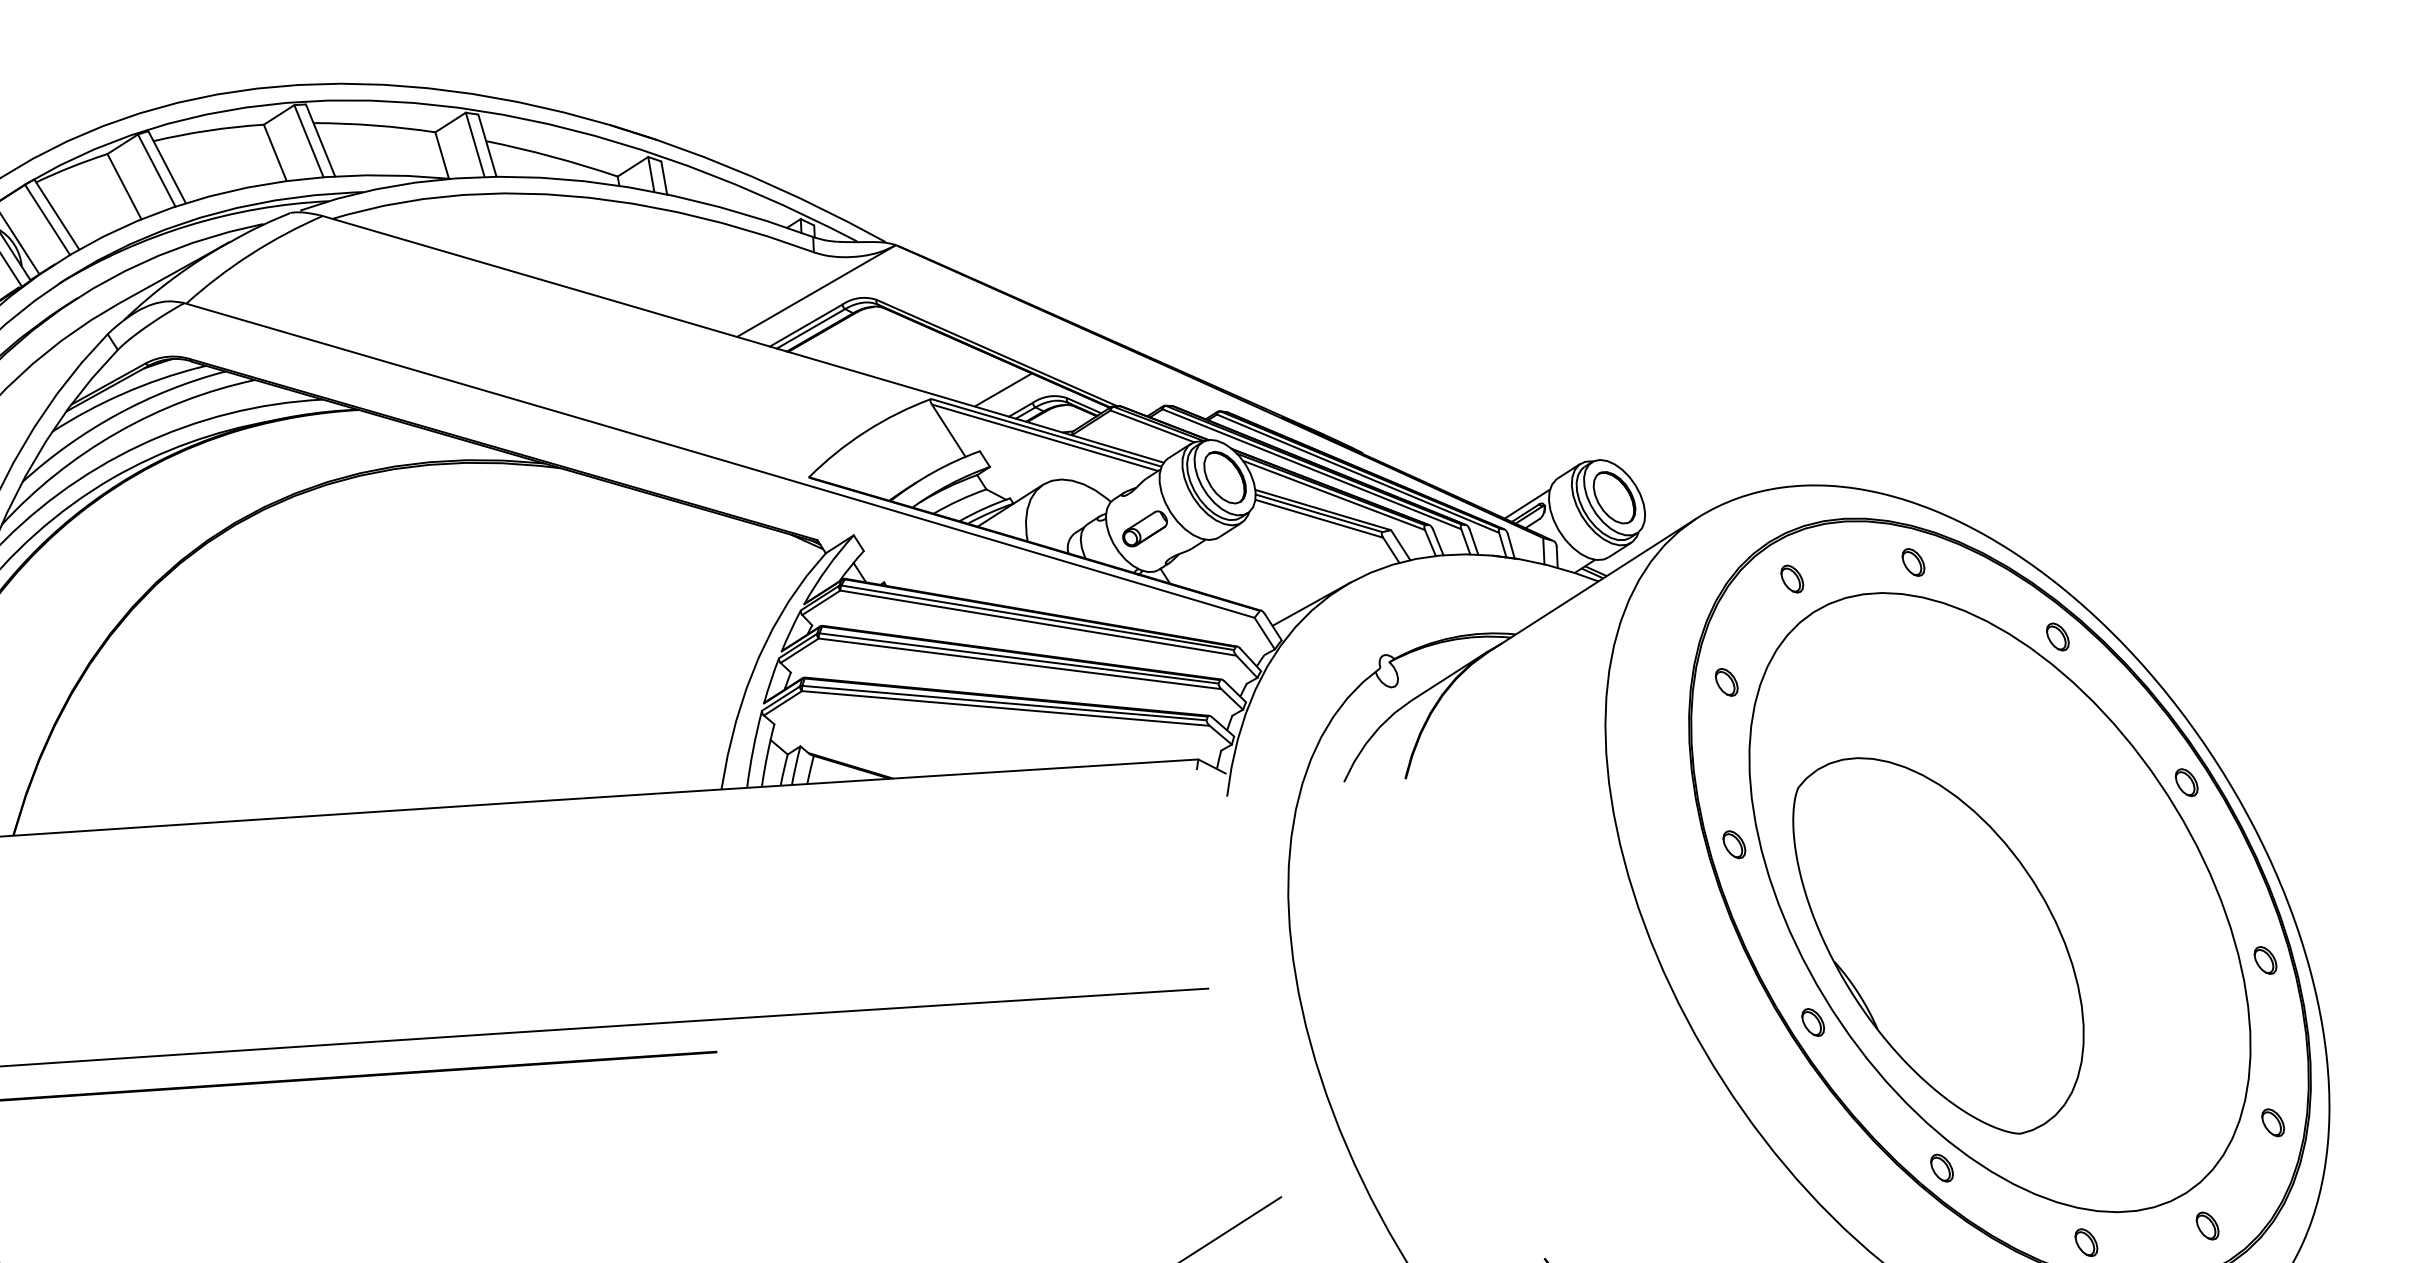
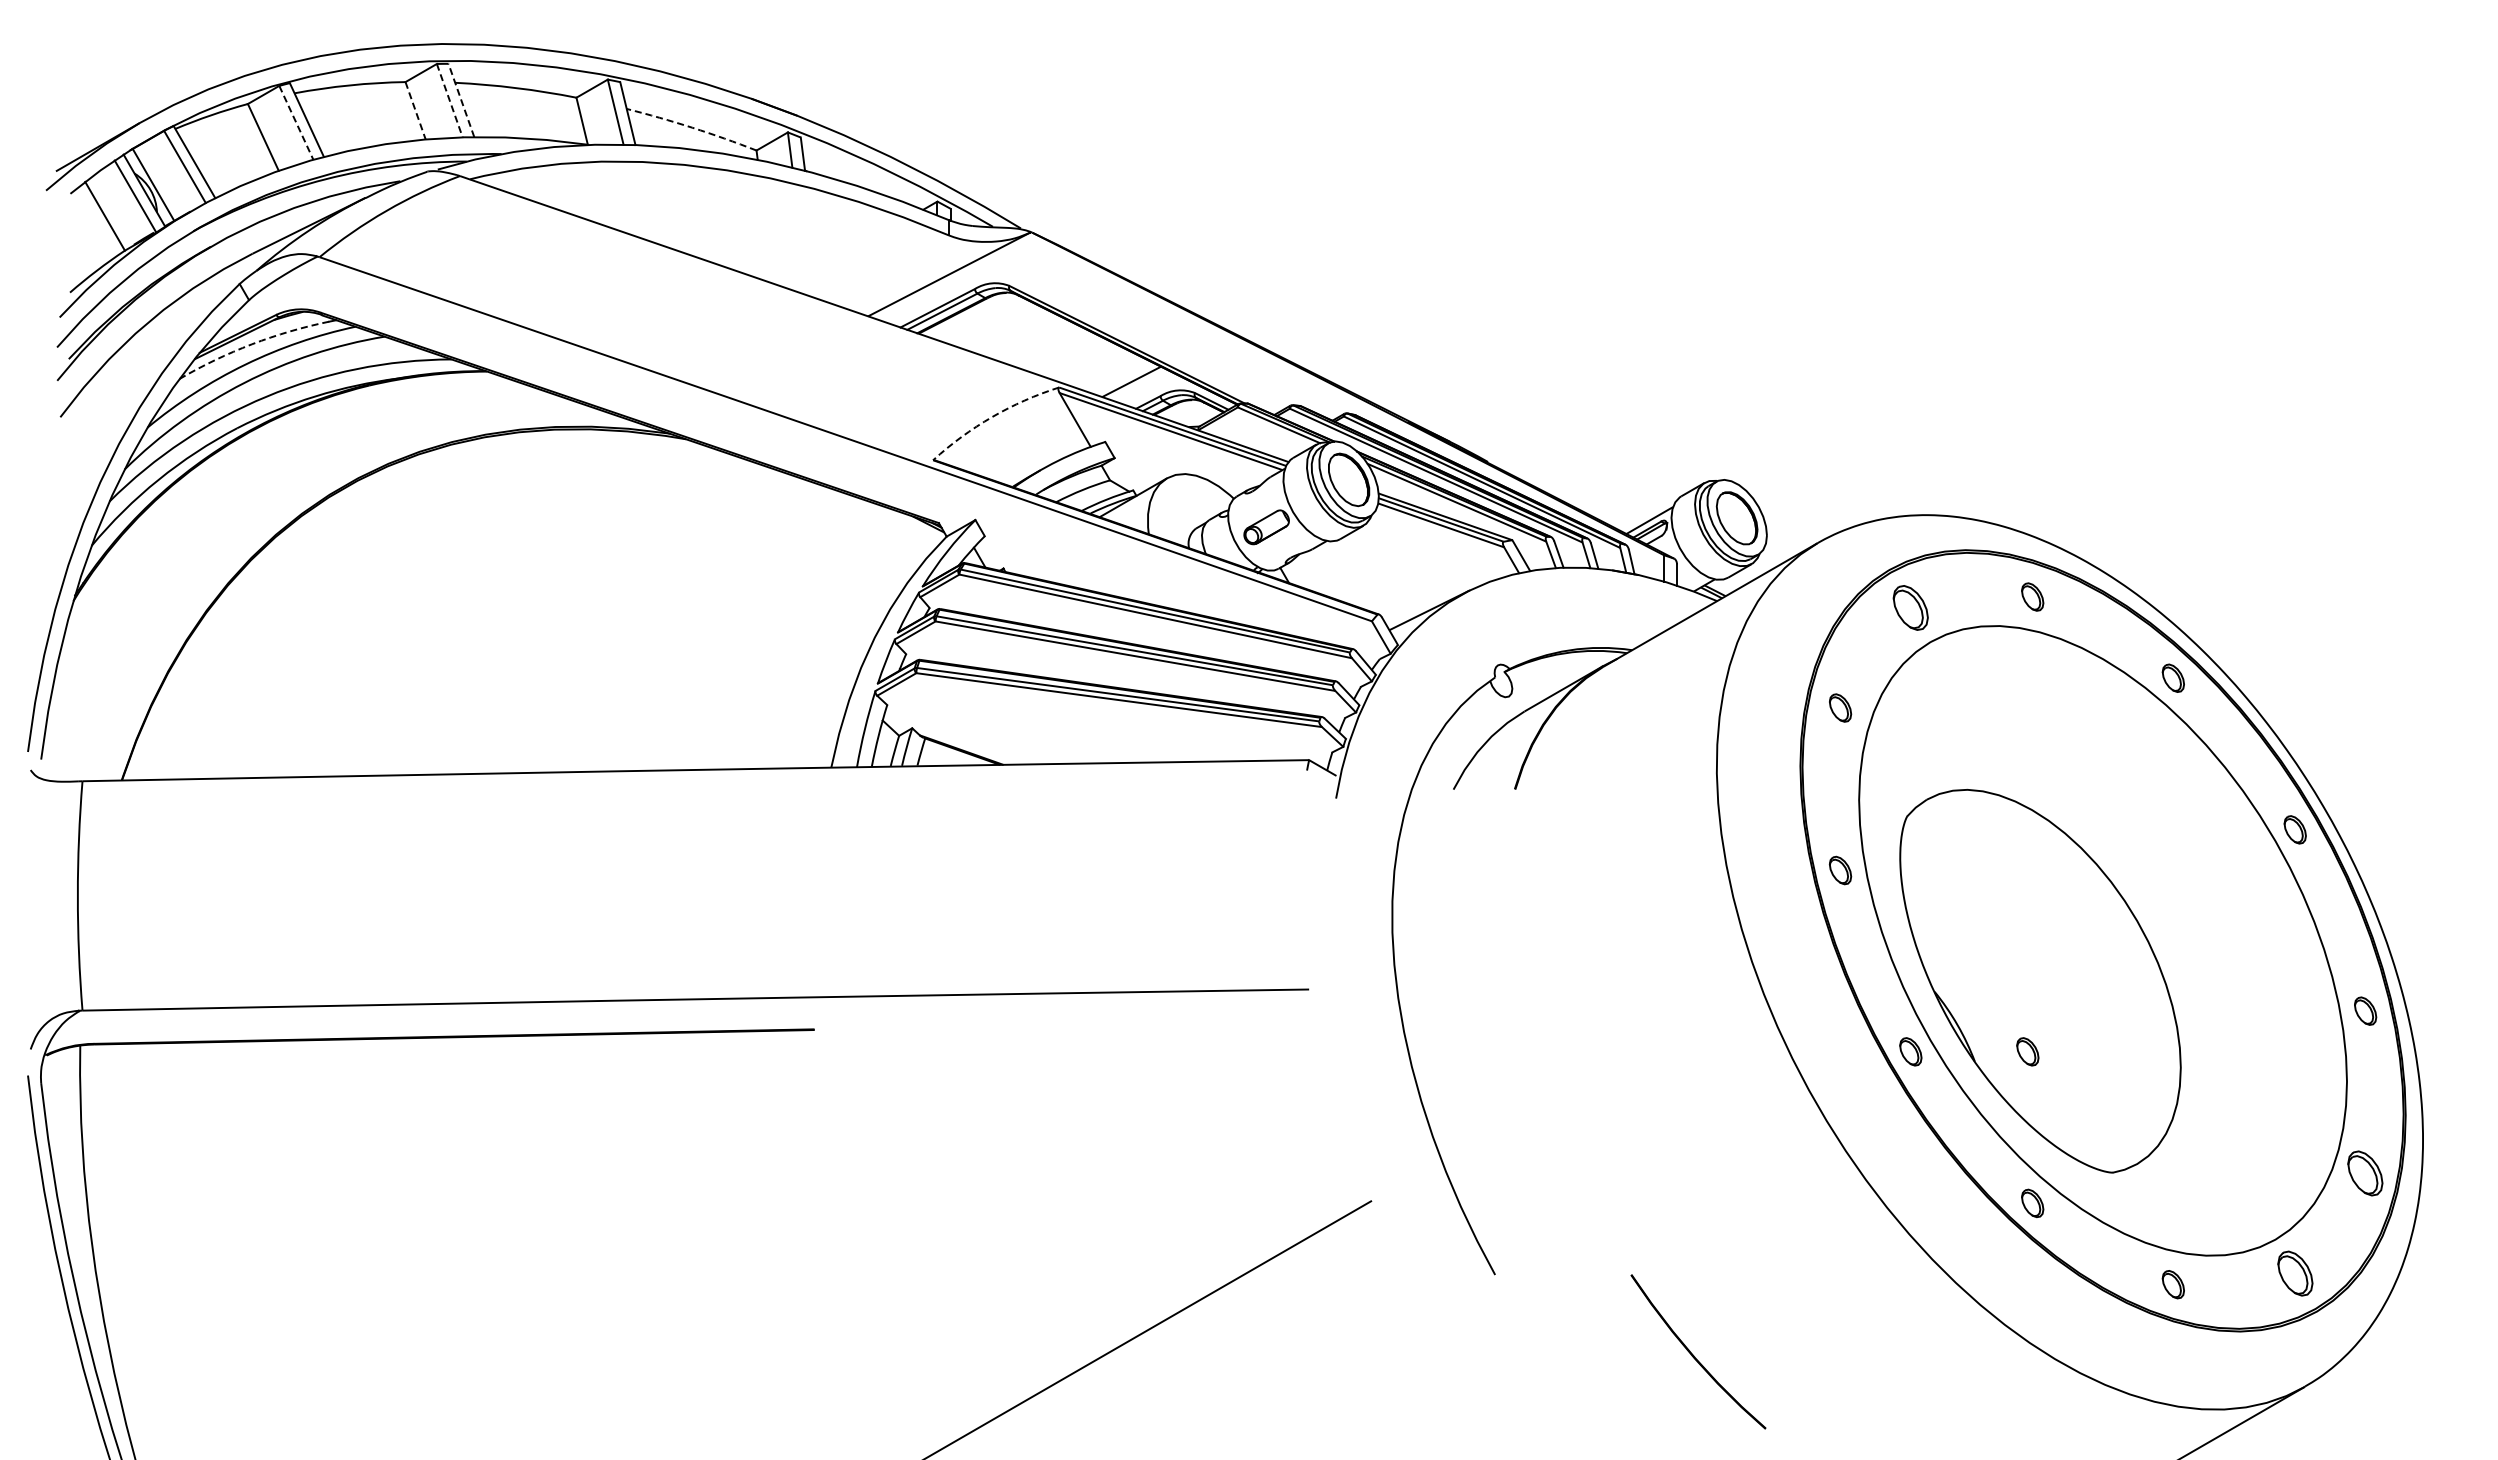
line: (320, 140) -> (461, 100), solid -> dashed
line: (308, 141) -> (449, 100), solid -> dashed
line: (275, 153) -> (415, 111), solid -> dashed
arc: (552, 156) -> (692, 127), solid -> dashed
line: (156, 170) -> (296, 122), solid -> dashed
arc: (123, 394) -> (252, 344), solid -> dashed
arc: (866, 432) -> (992, 417), solid -> dashed
part: (1791, 578) -> (1910, 607), size x1.6
part: (1929, 1016) -> (2027, 1051), added
part: (2273, 1122) -> (2365, 1173), size x1.6
part: (2206, 1225) -> (2294, 1273), size x1.6

